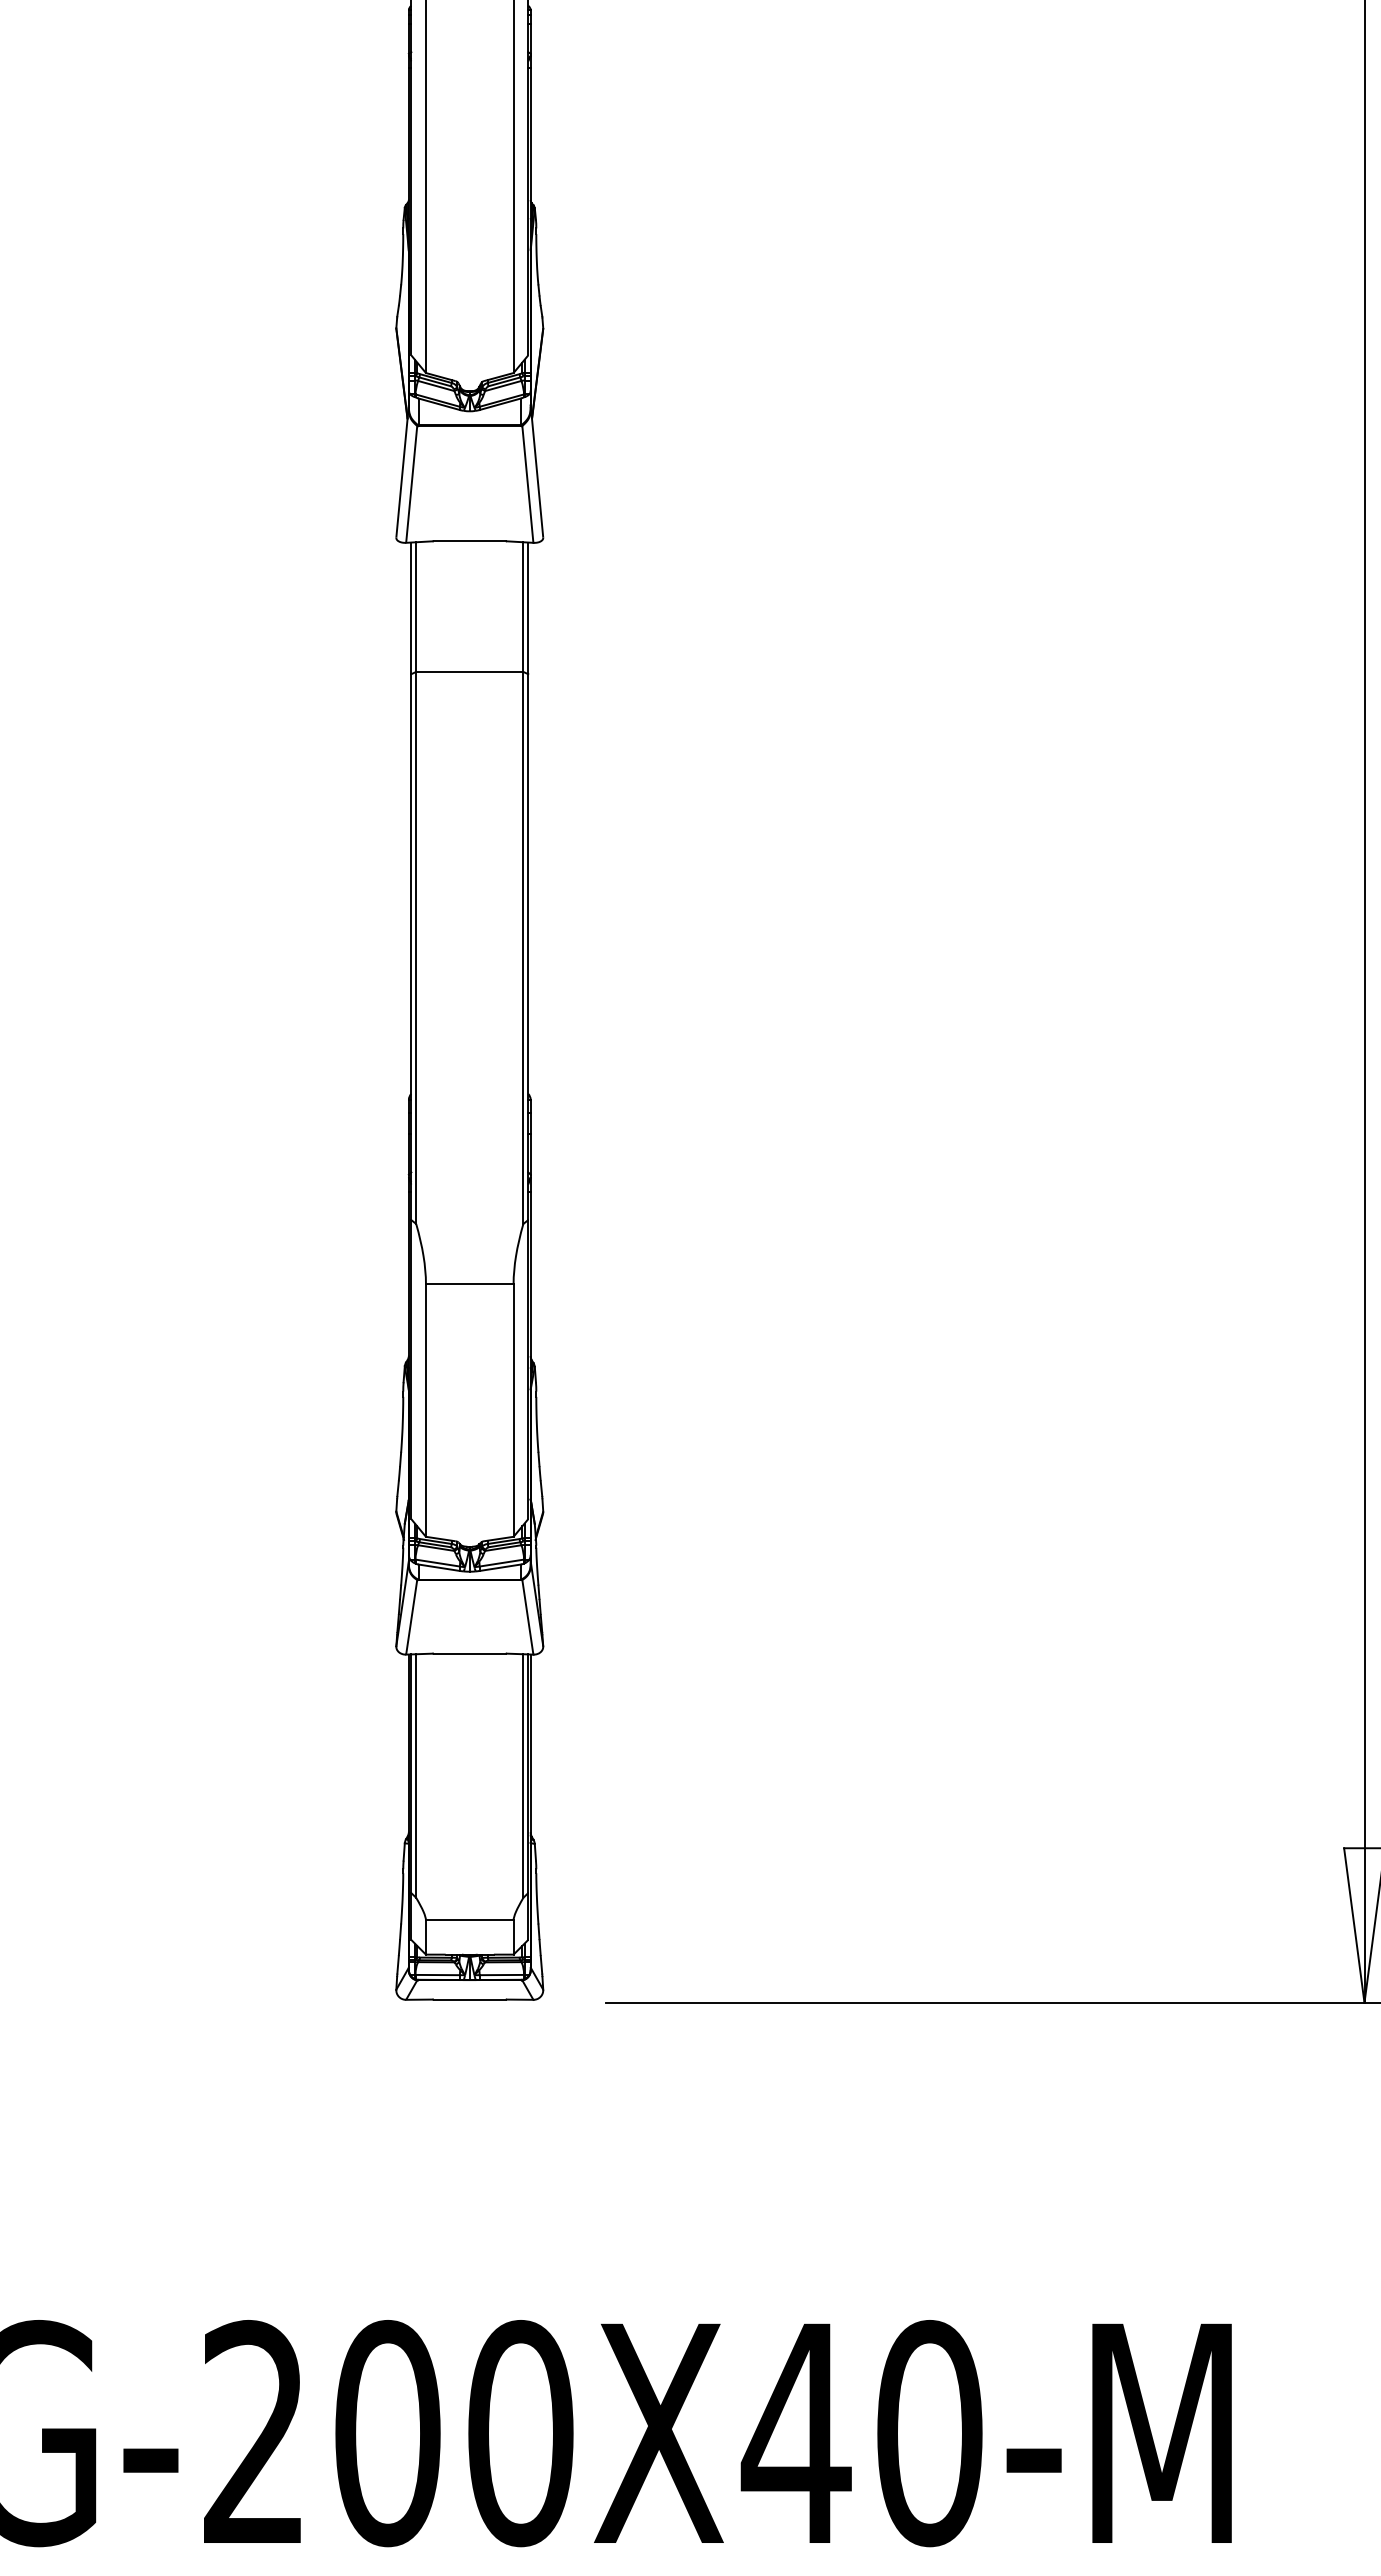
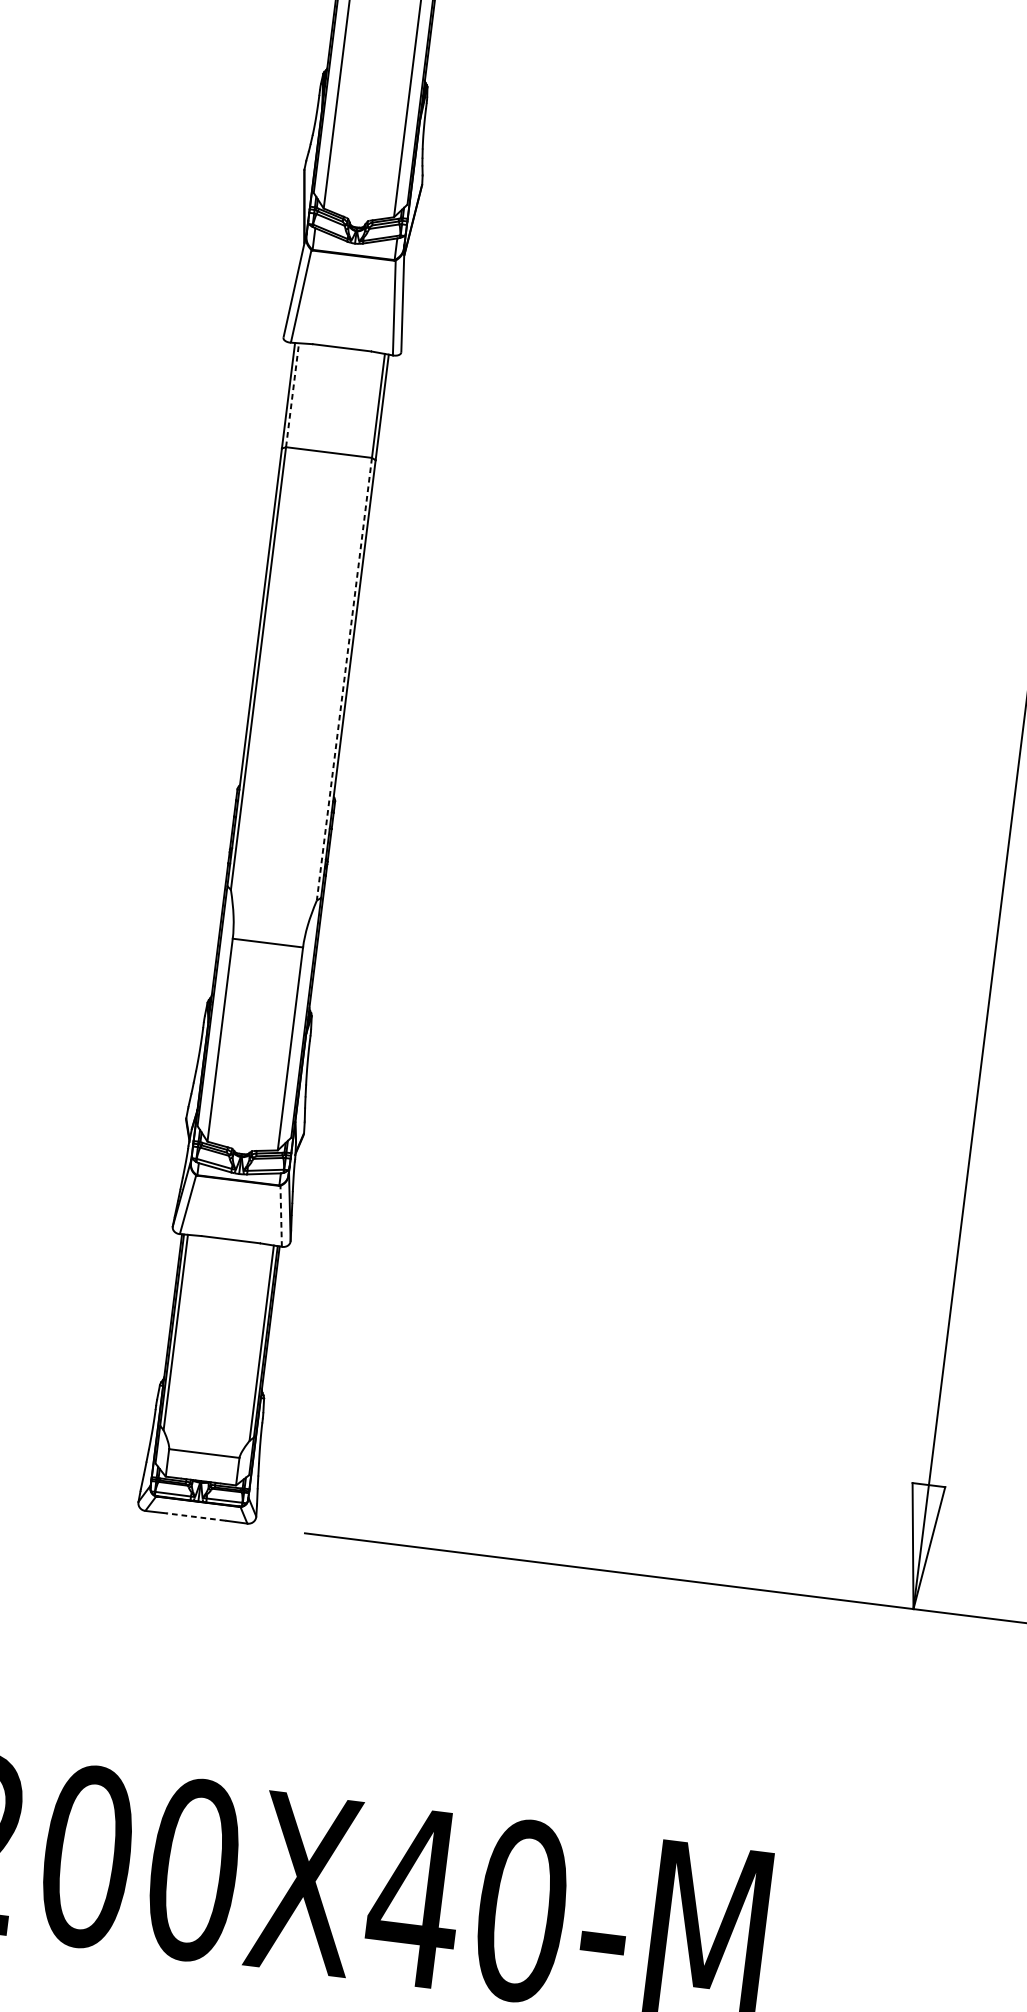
line: (416, 607) -> (292, 395), solid -> dashed
line: (523, 948) -> (344, 679), solid -> dashed
line: (527, 1617) -> (280, 1216), solid -> dashed
line: (469, 1999) -> (196, 1516), solid -> dashed

